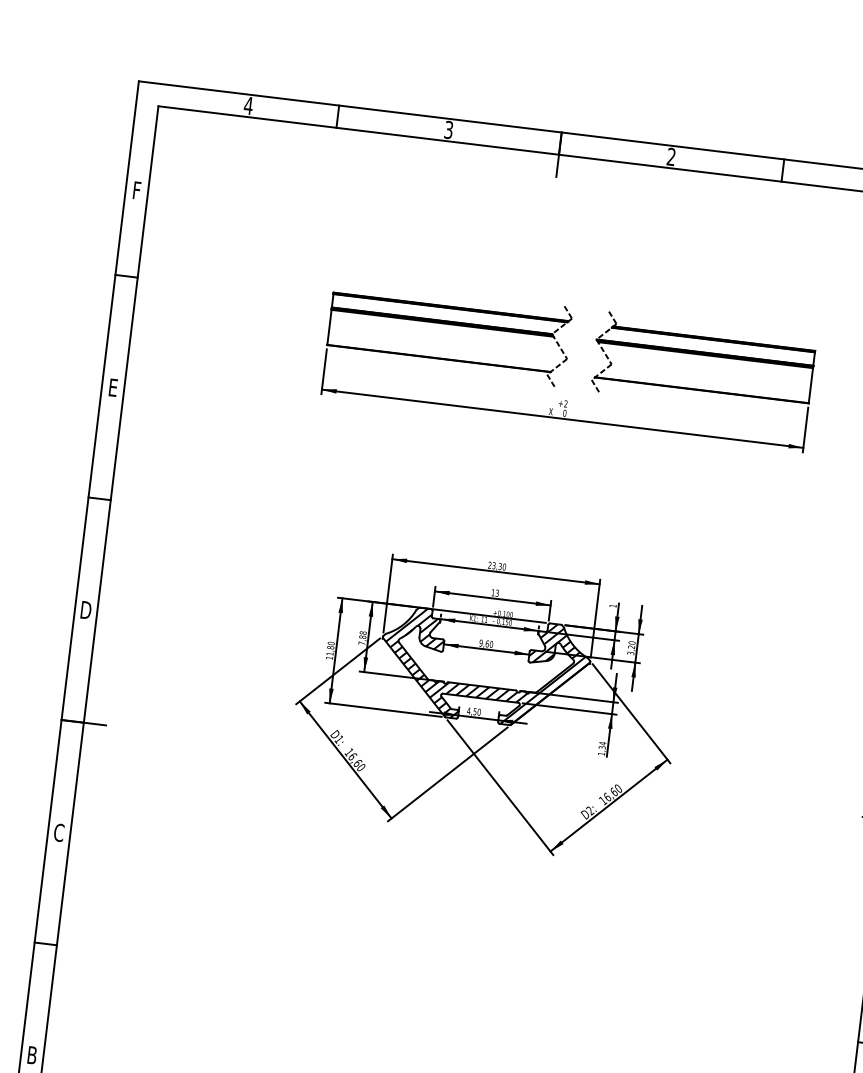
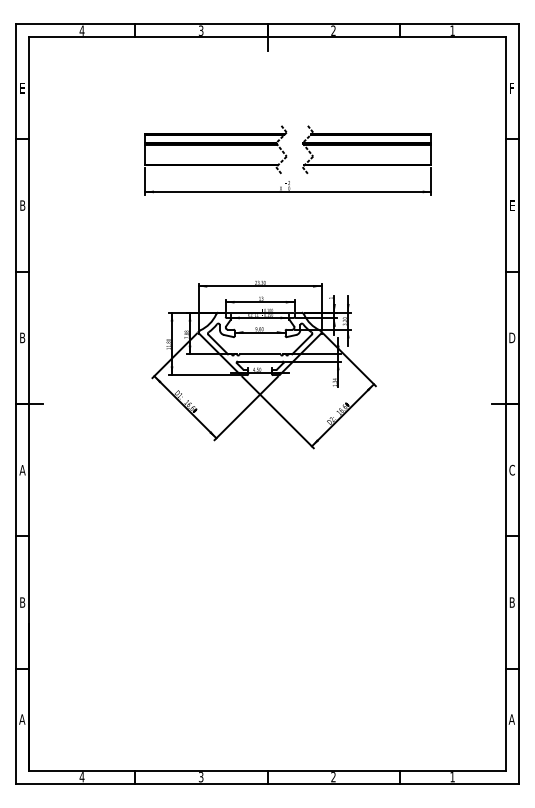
text: (136, 190) -> (22, 88), F -> E
text: (112, 387) -> (22, 205), E -> B
text: (85, 609) -> (22, 337), D -> B
hatch: (484, 668) -> (260, 343), removed
text: (59, 831) -> (22, 469), C -> A

